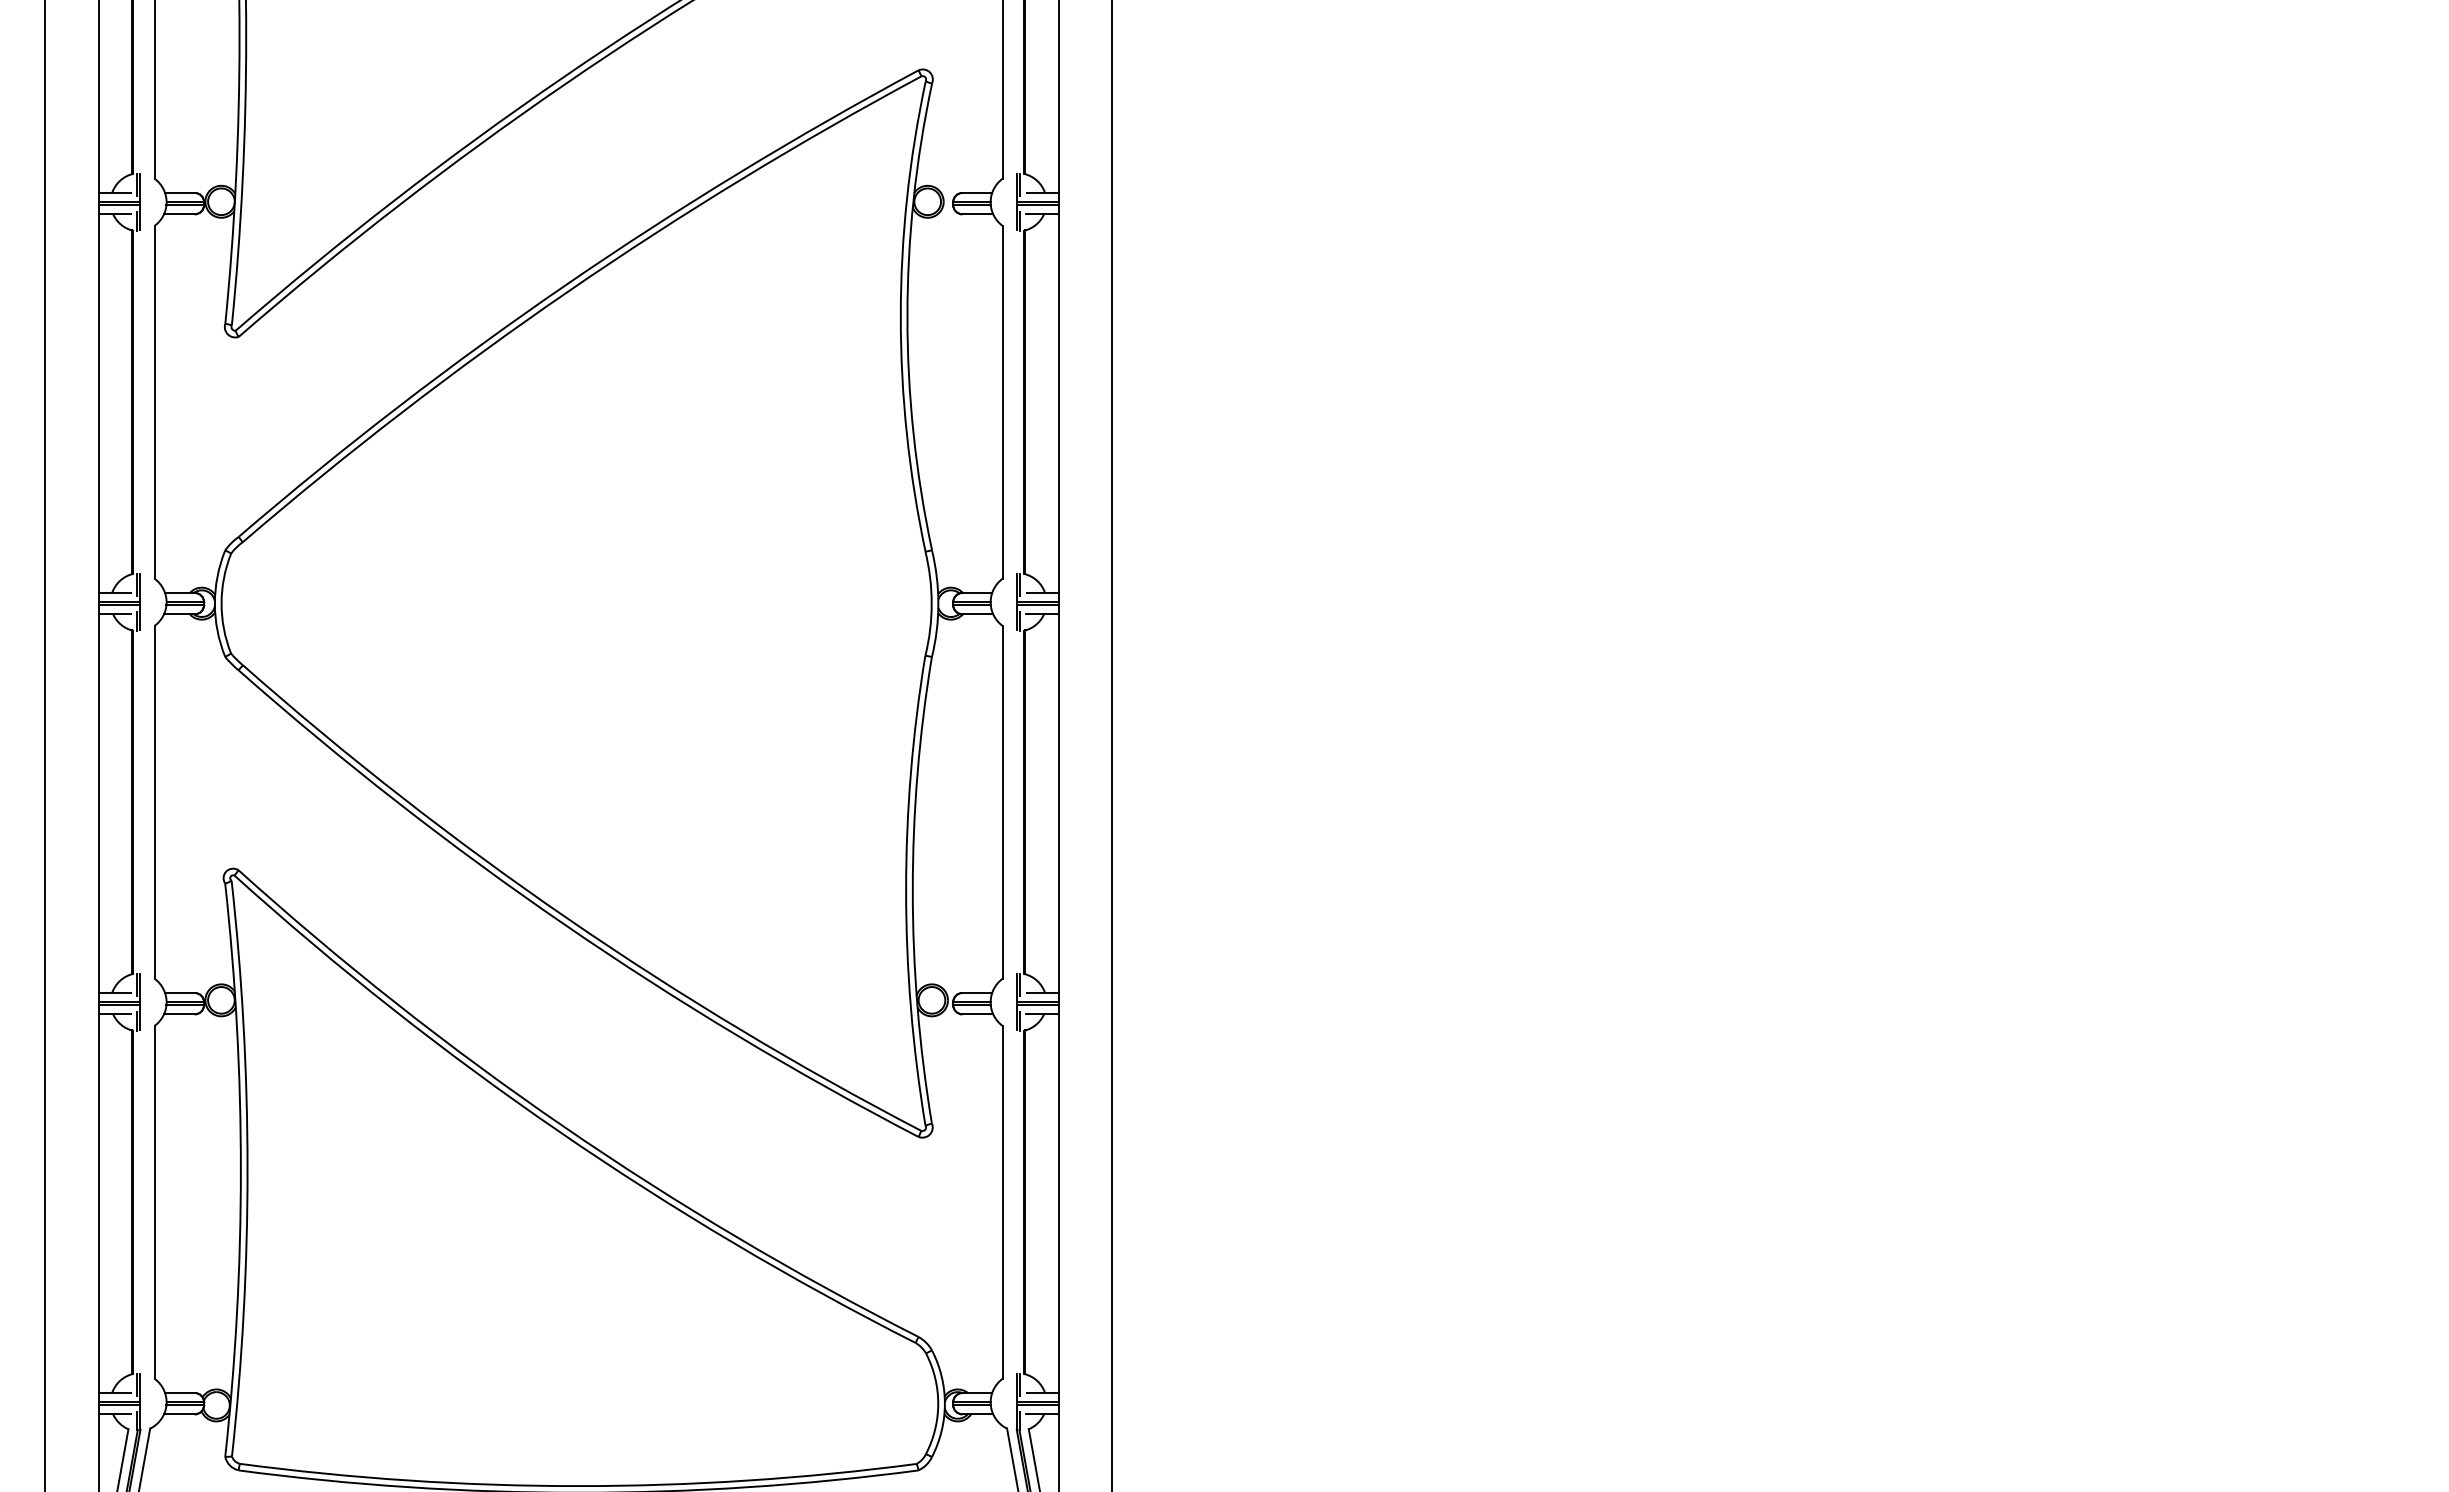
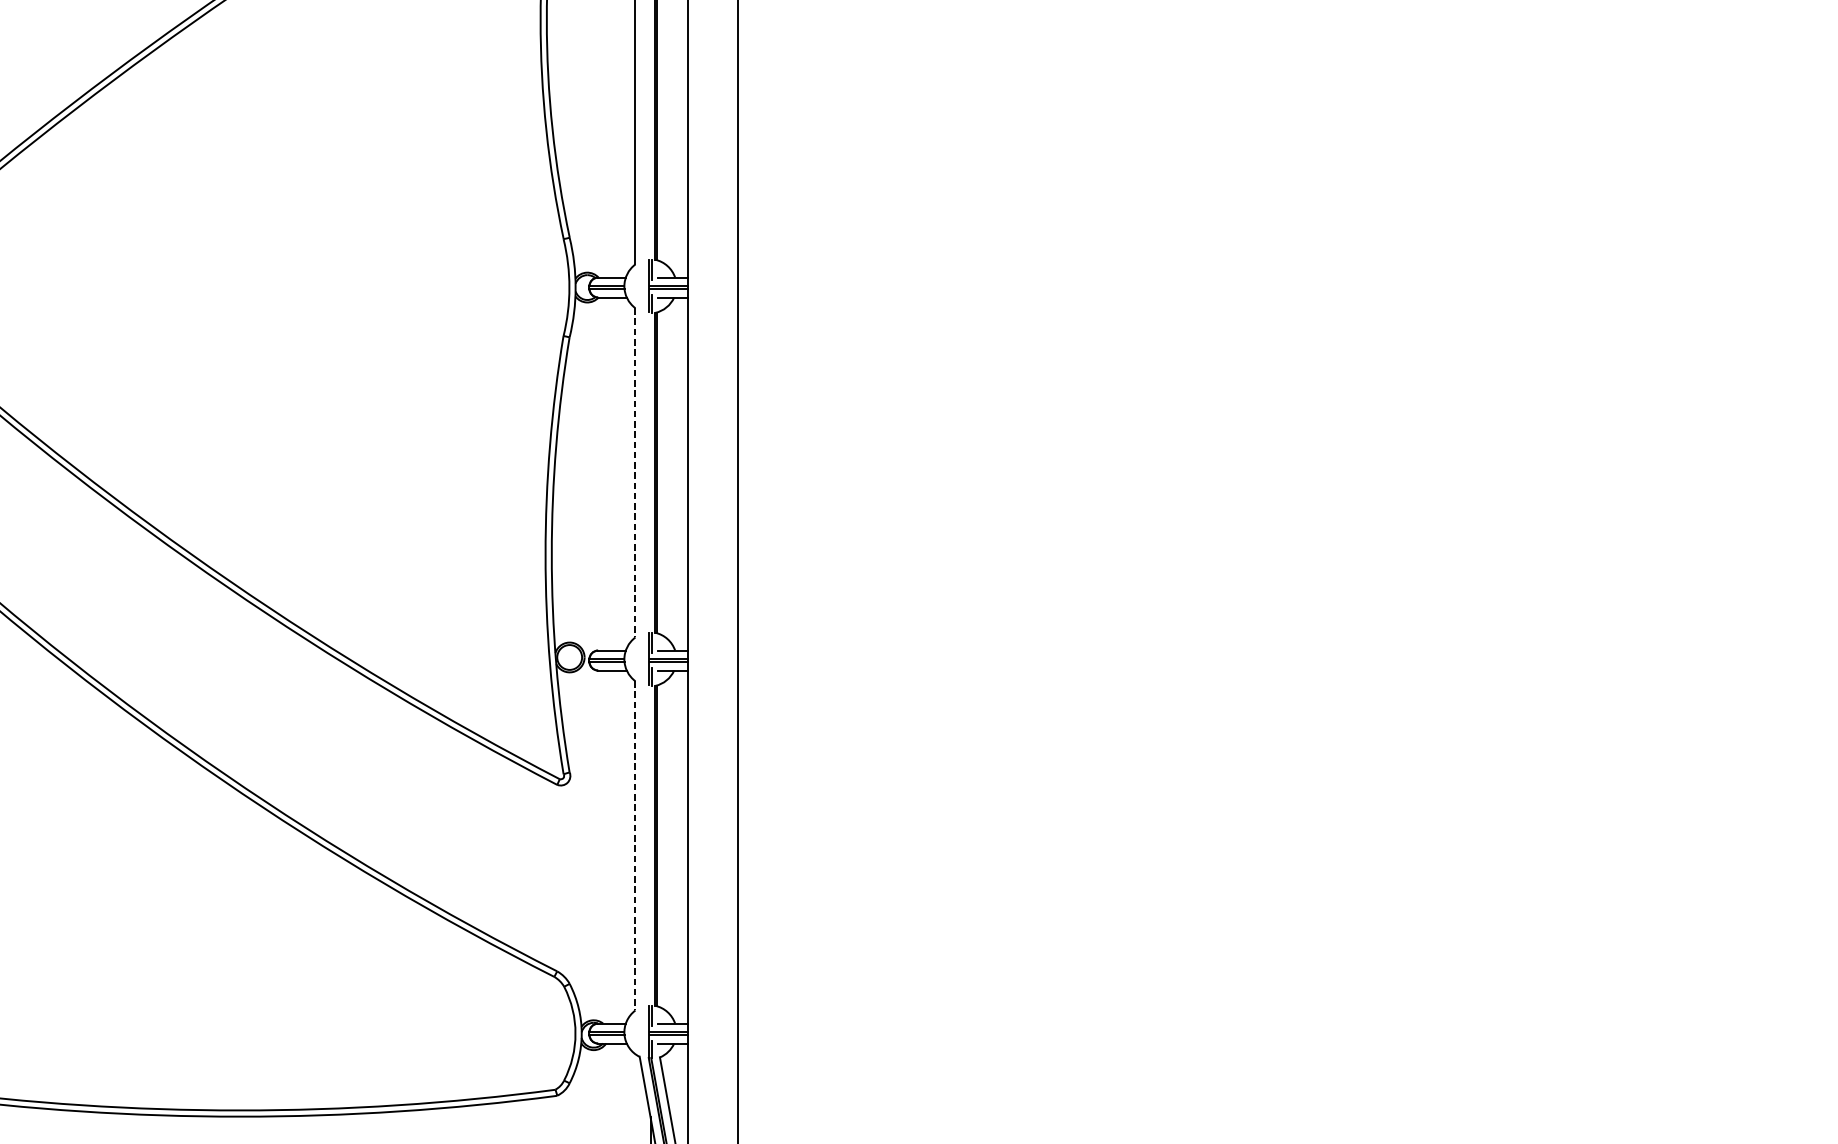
line: (1002, 802) -> (635, 472), solid -> dashed
line: (1002, 1202) -> (635, 845), solid -> dashed

